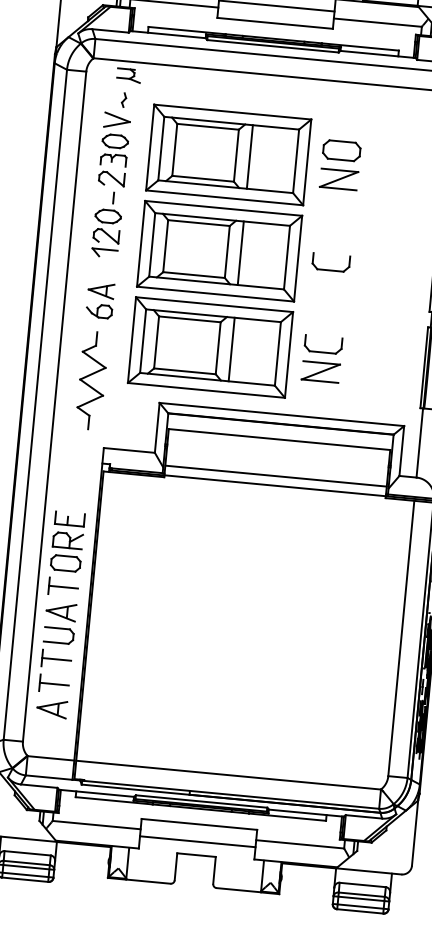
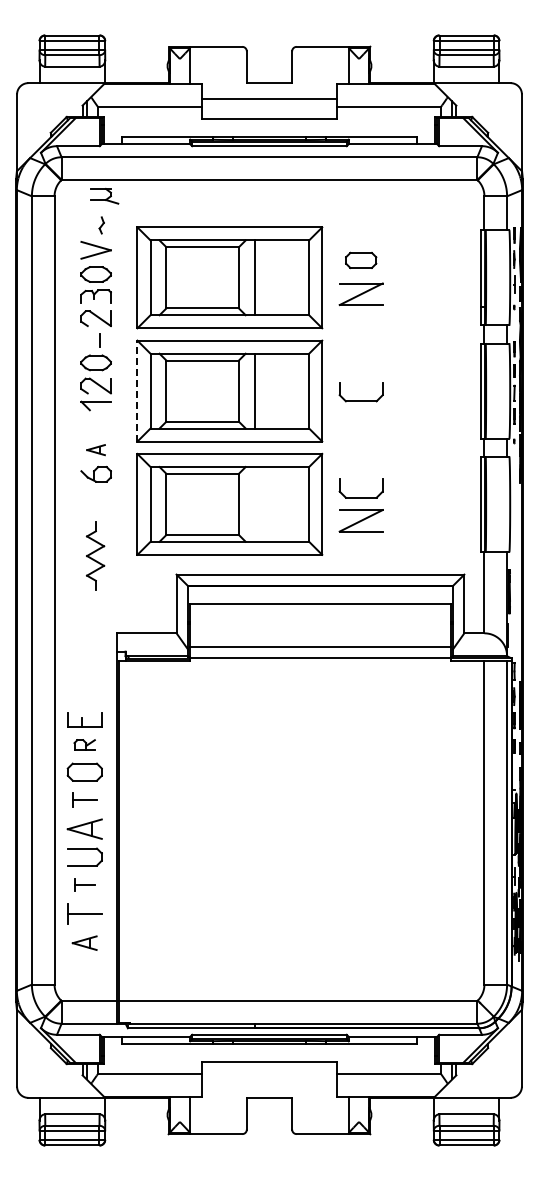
part: (341, 150) -> (360, 260), size x0.7
line: (141, 243) -> (137, 390), solid -> dashed
part: (100, 290) -> (95, 449), size x0.6
line: (231, 349) -> (254, 504), removed
part: (92, 380) -> (95, 555), size x0.6
part: (67, 539) -> (84, 744), size x0.6
part: (63, 586) -> (84, 799), size x0.7
part: (56, 658) -> (84, 884), size x0.6
part: (51, 708) -> (84, 942), size x0.7
line: (197, 842) -> (269, 1082), removed

